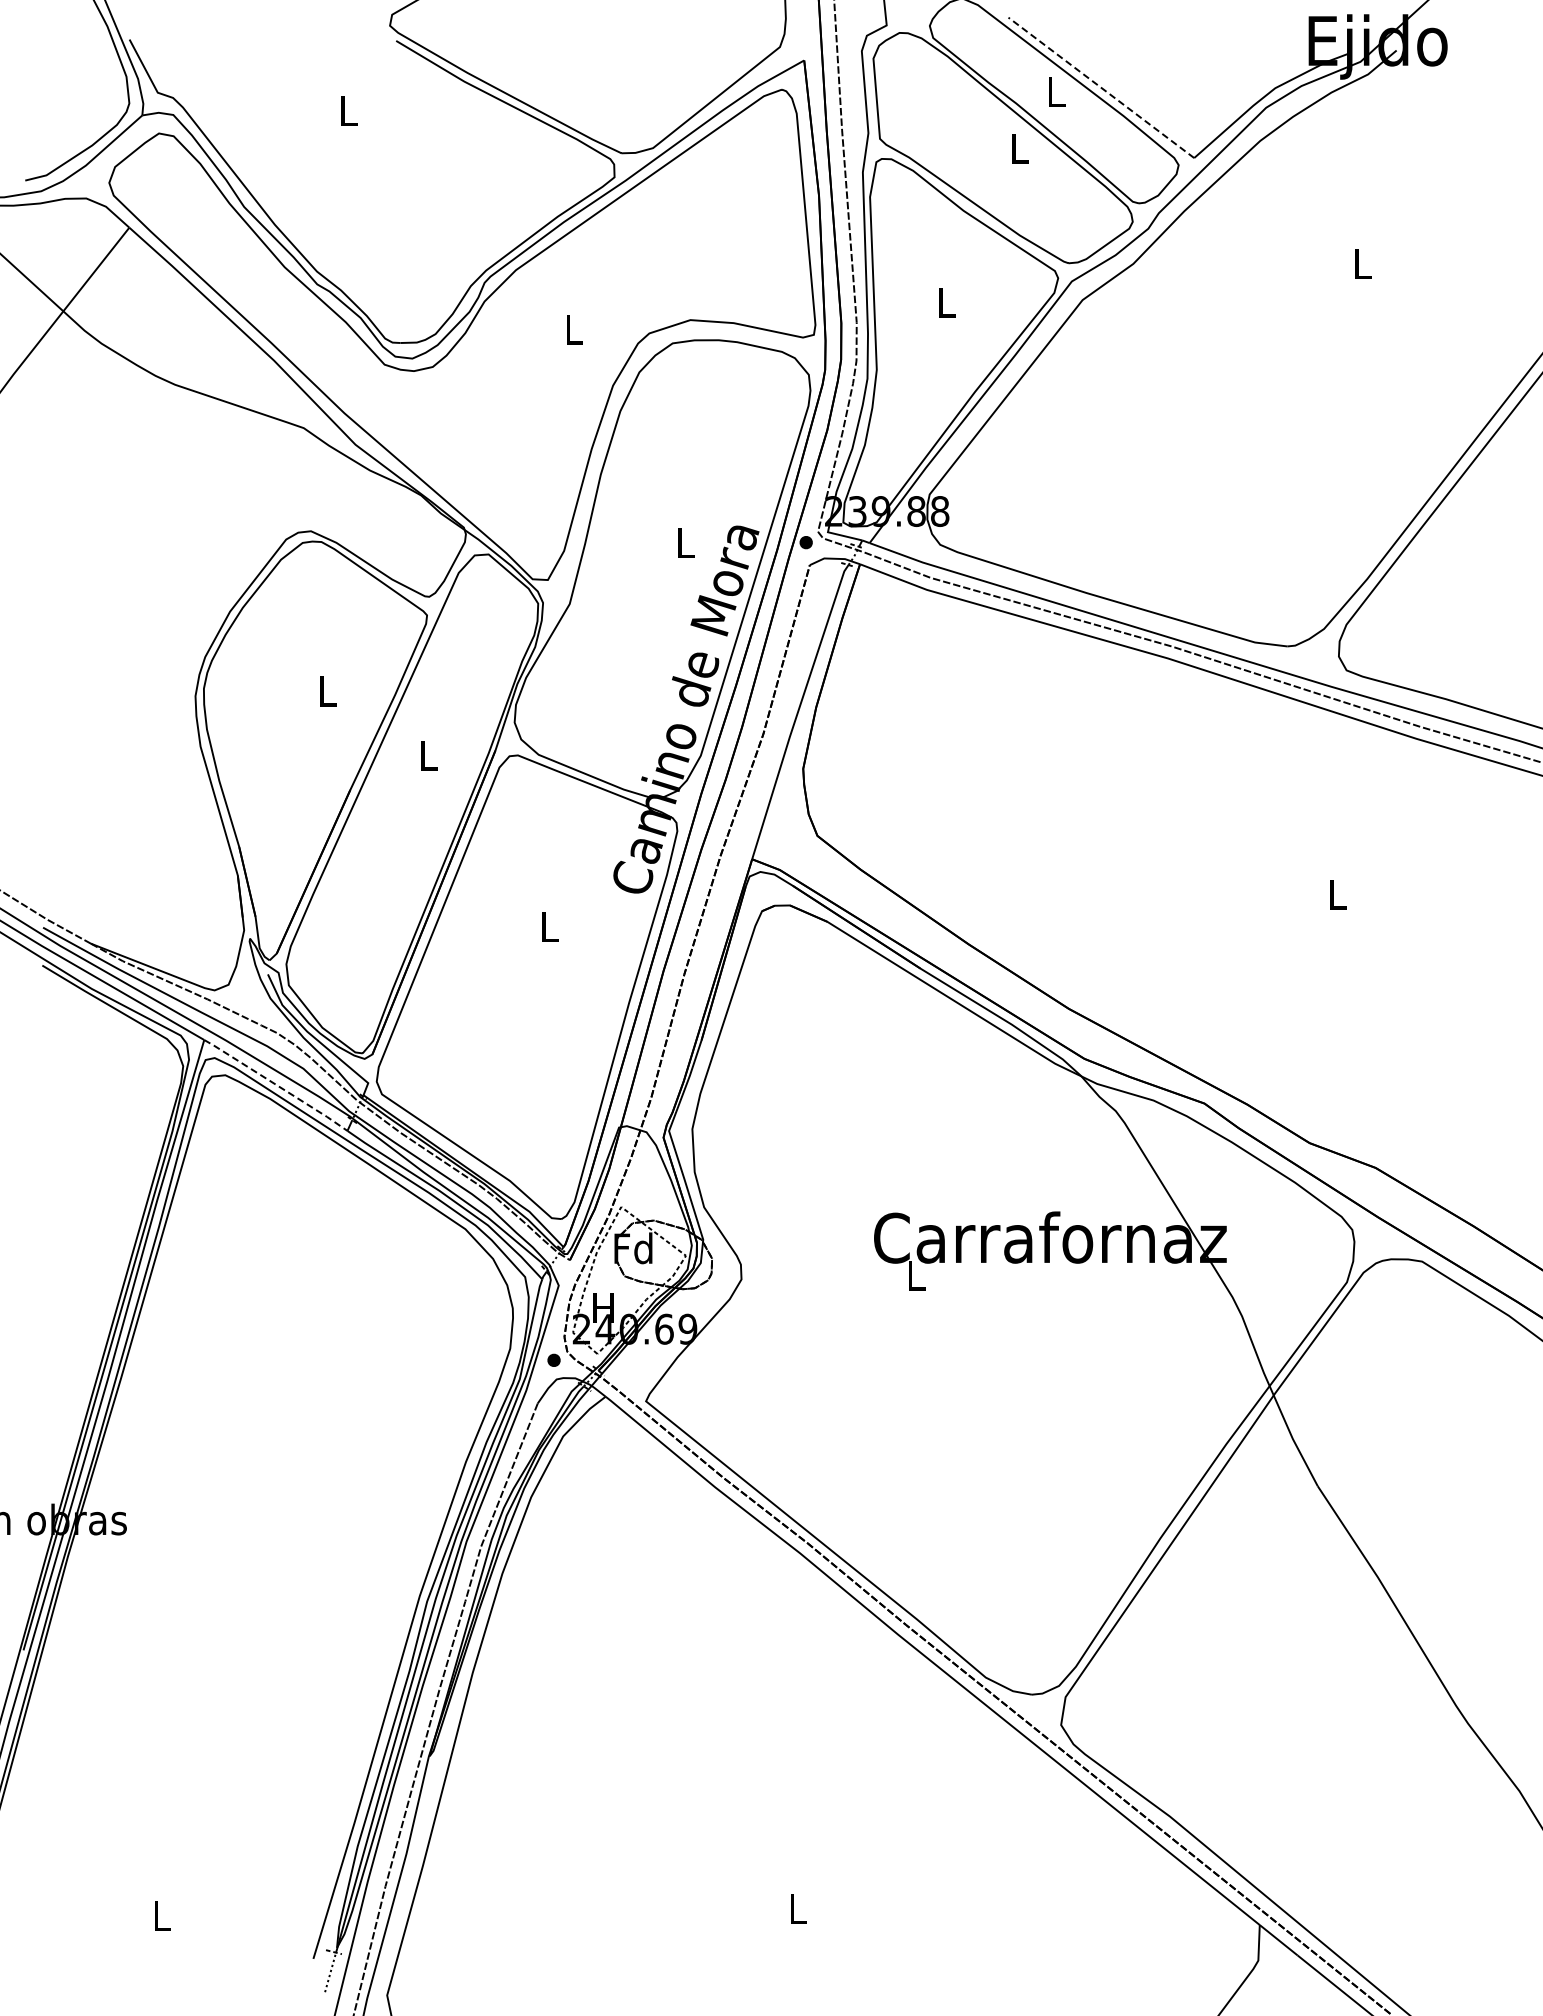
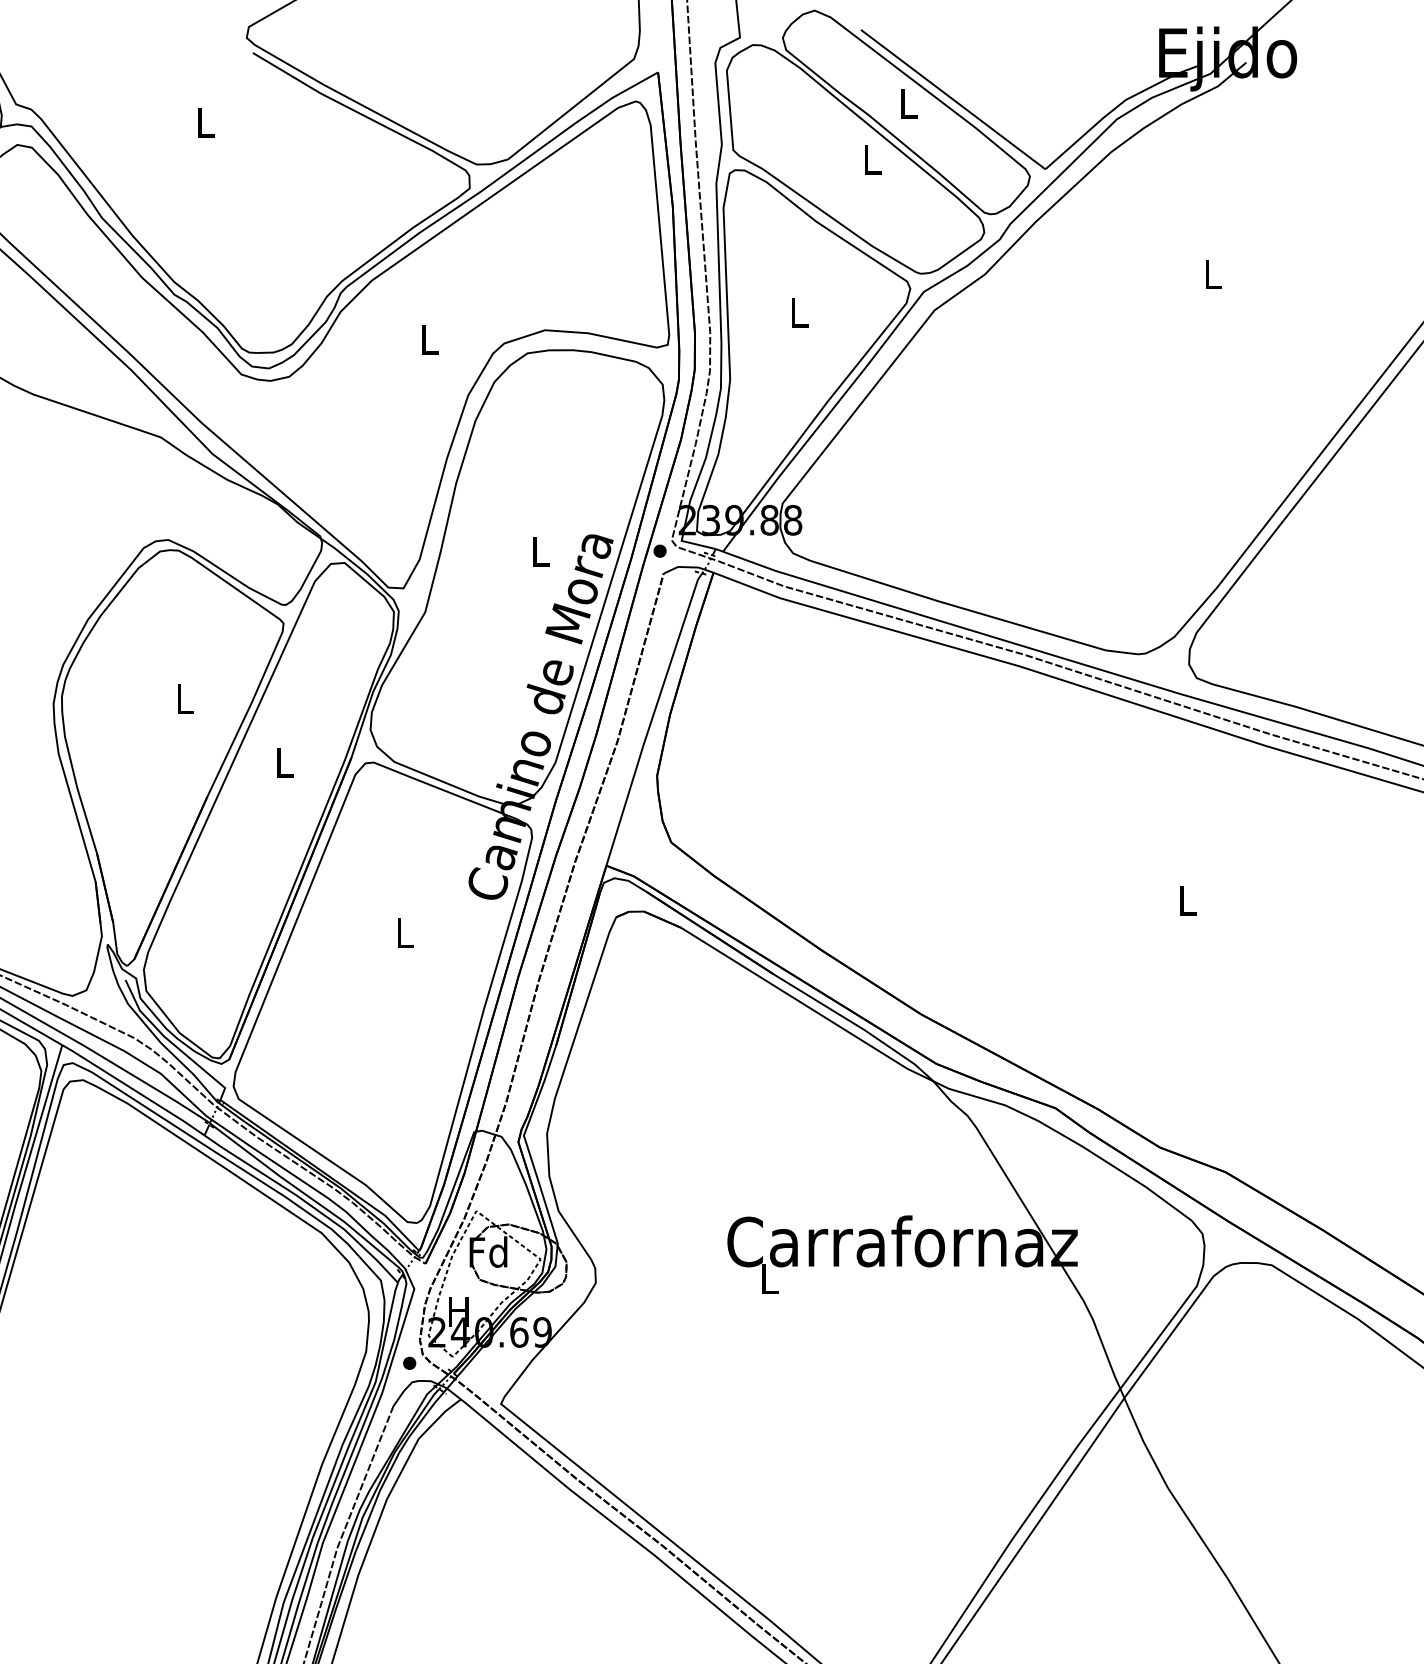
line: (1100, 87) -> (952, 99), dashed -> solid
line: (276, 1084) -> (134, 1089), dashed -> solid

